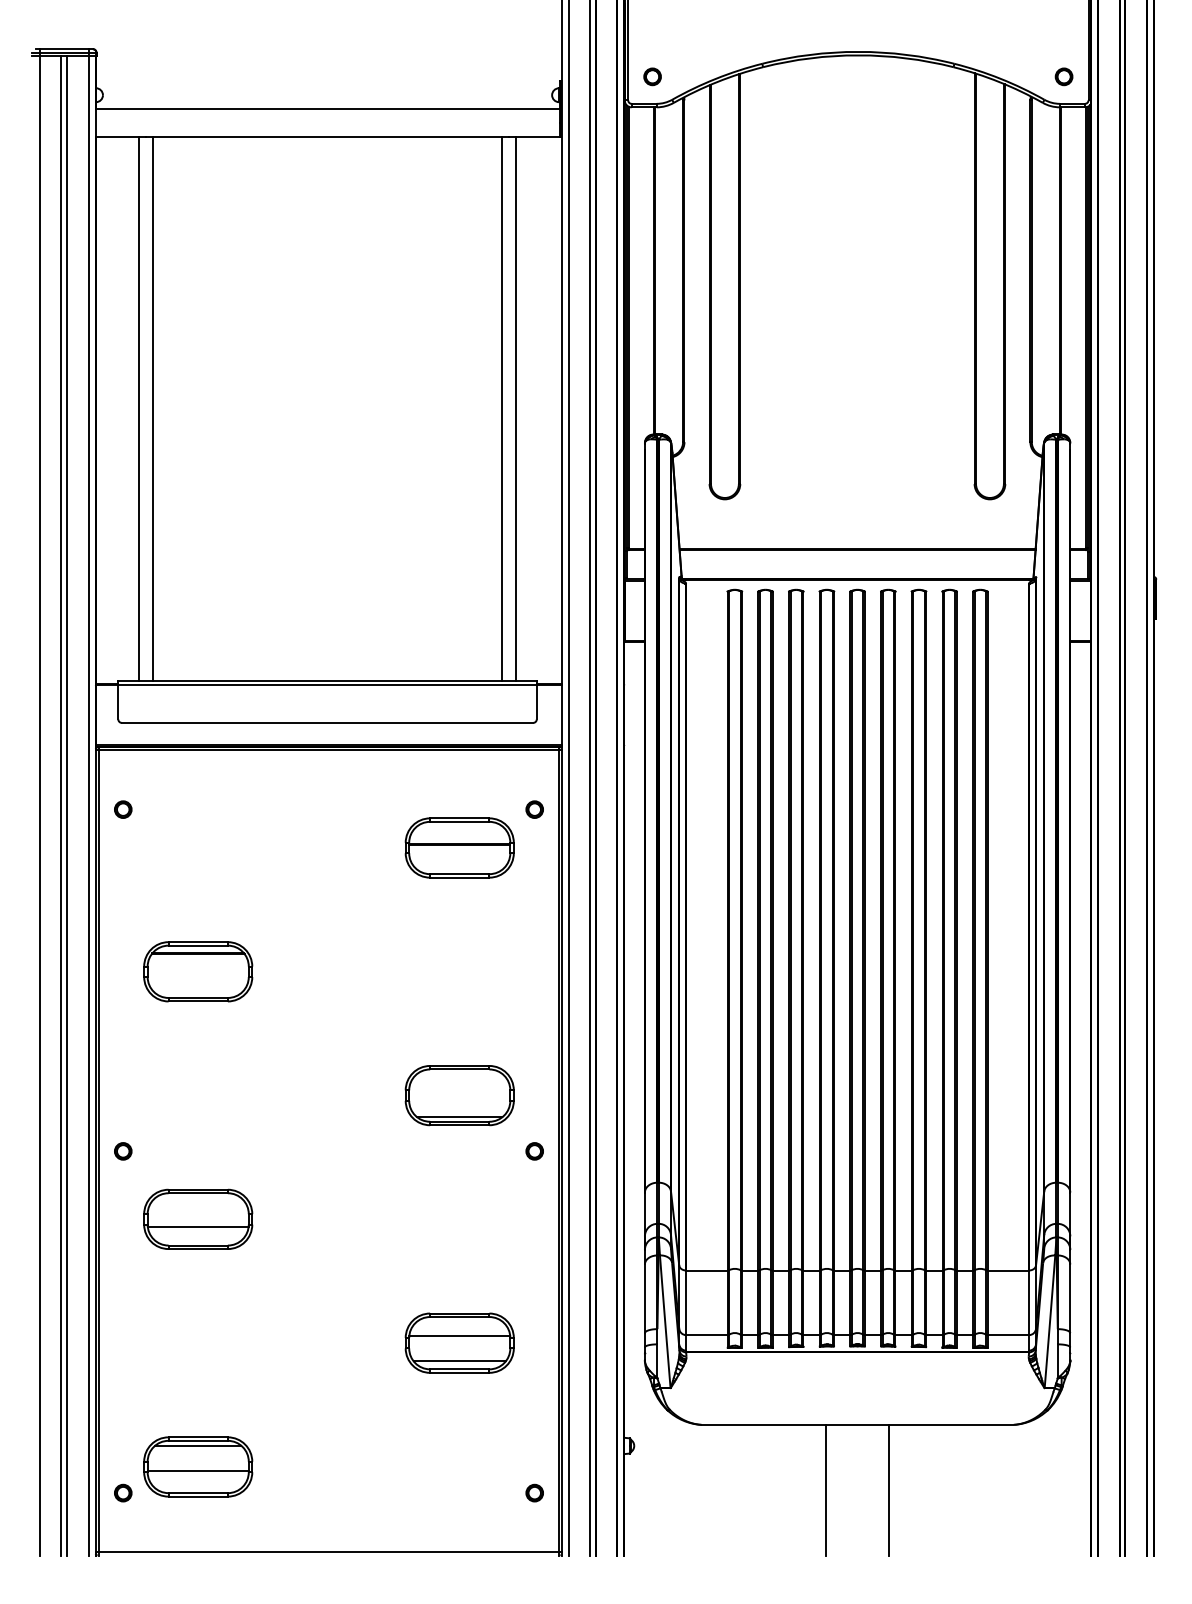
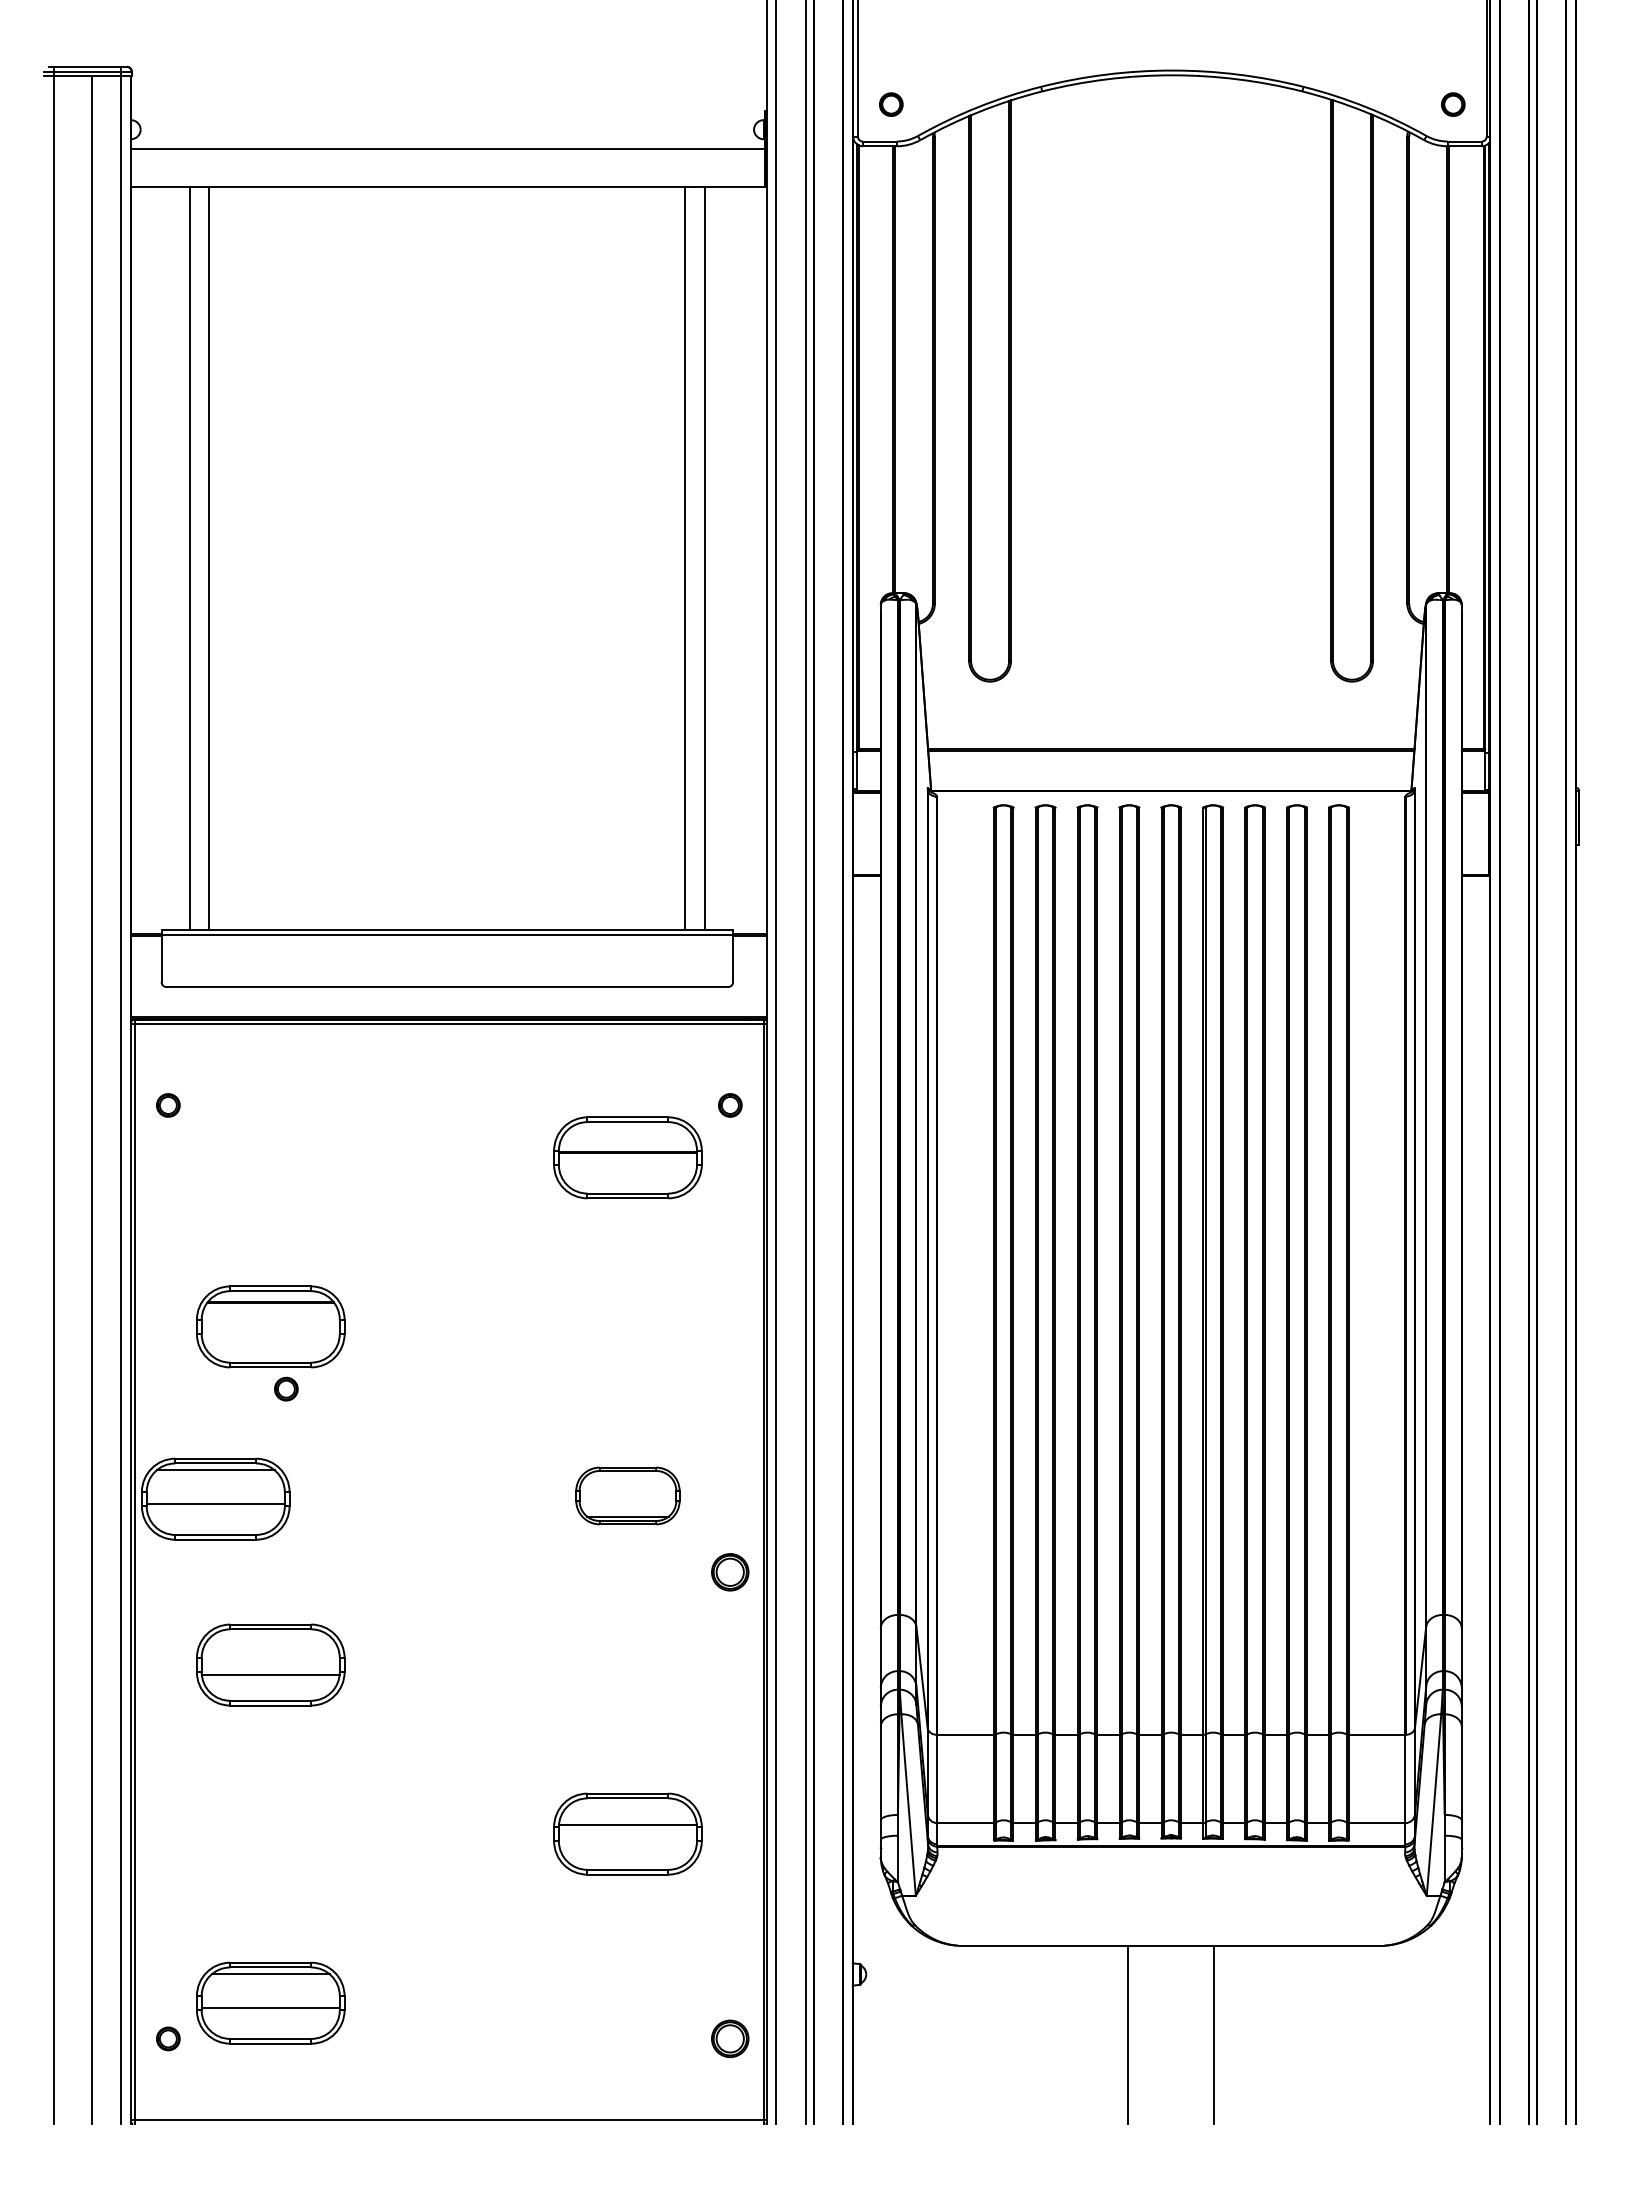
line: (61, 806) -> (83, 1100), removed
part: (459, 1095) -> (627, 1495), size x0.7
part: (157, 1097) -> (215, 1498), added
part: (123, 1150) -> (286, 1388), moved
part: (534, 1150) -> (730, 1571), size x1.6
line: (459, 1361) -> (627, 1858), removed
part: (534, 1492) -> (730, 2038), size x1.6

